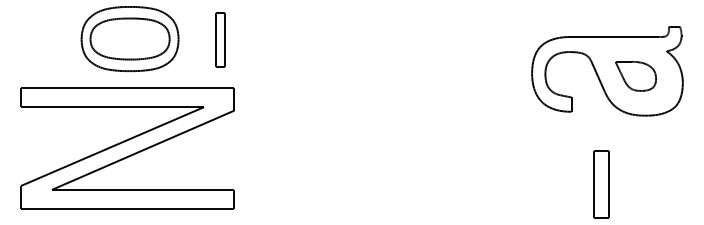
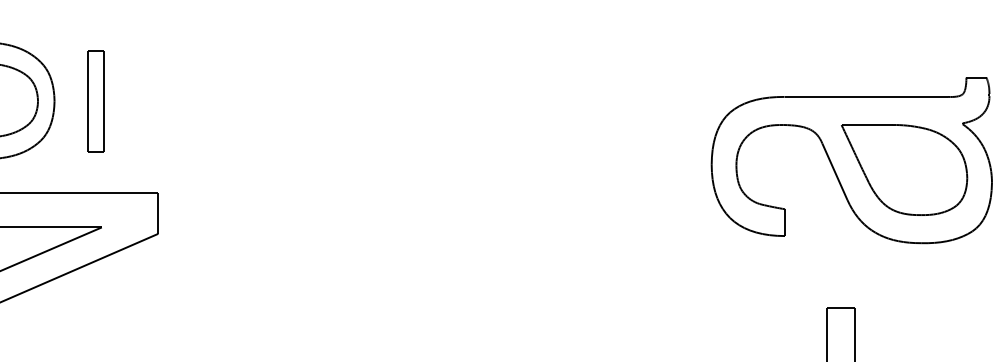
part: (220, 39) -> (95, 99), moved
part: (635, 76) -> (903, 170), size x1.67

